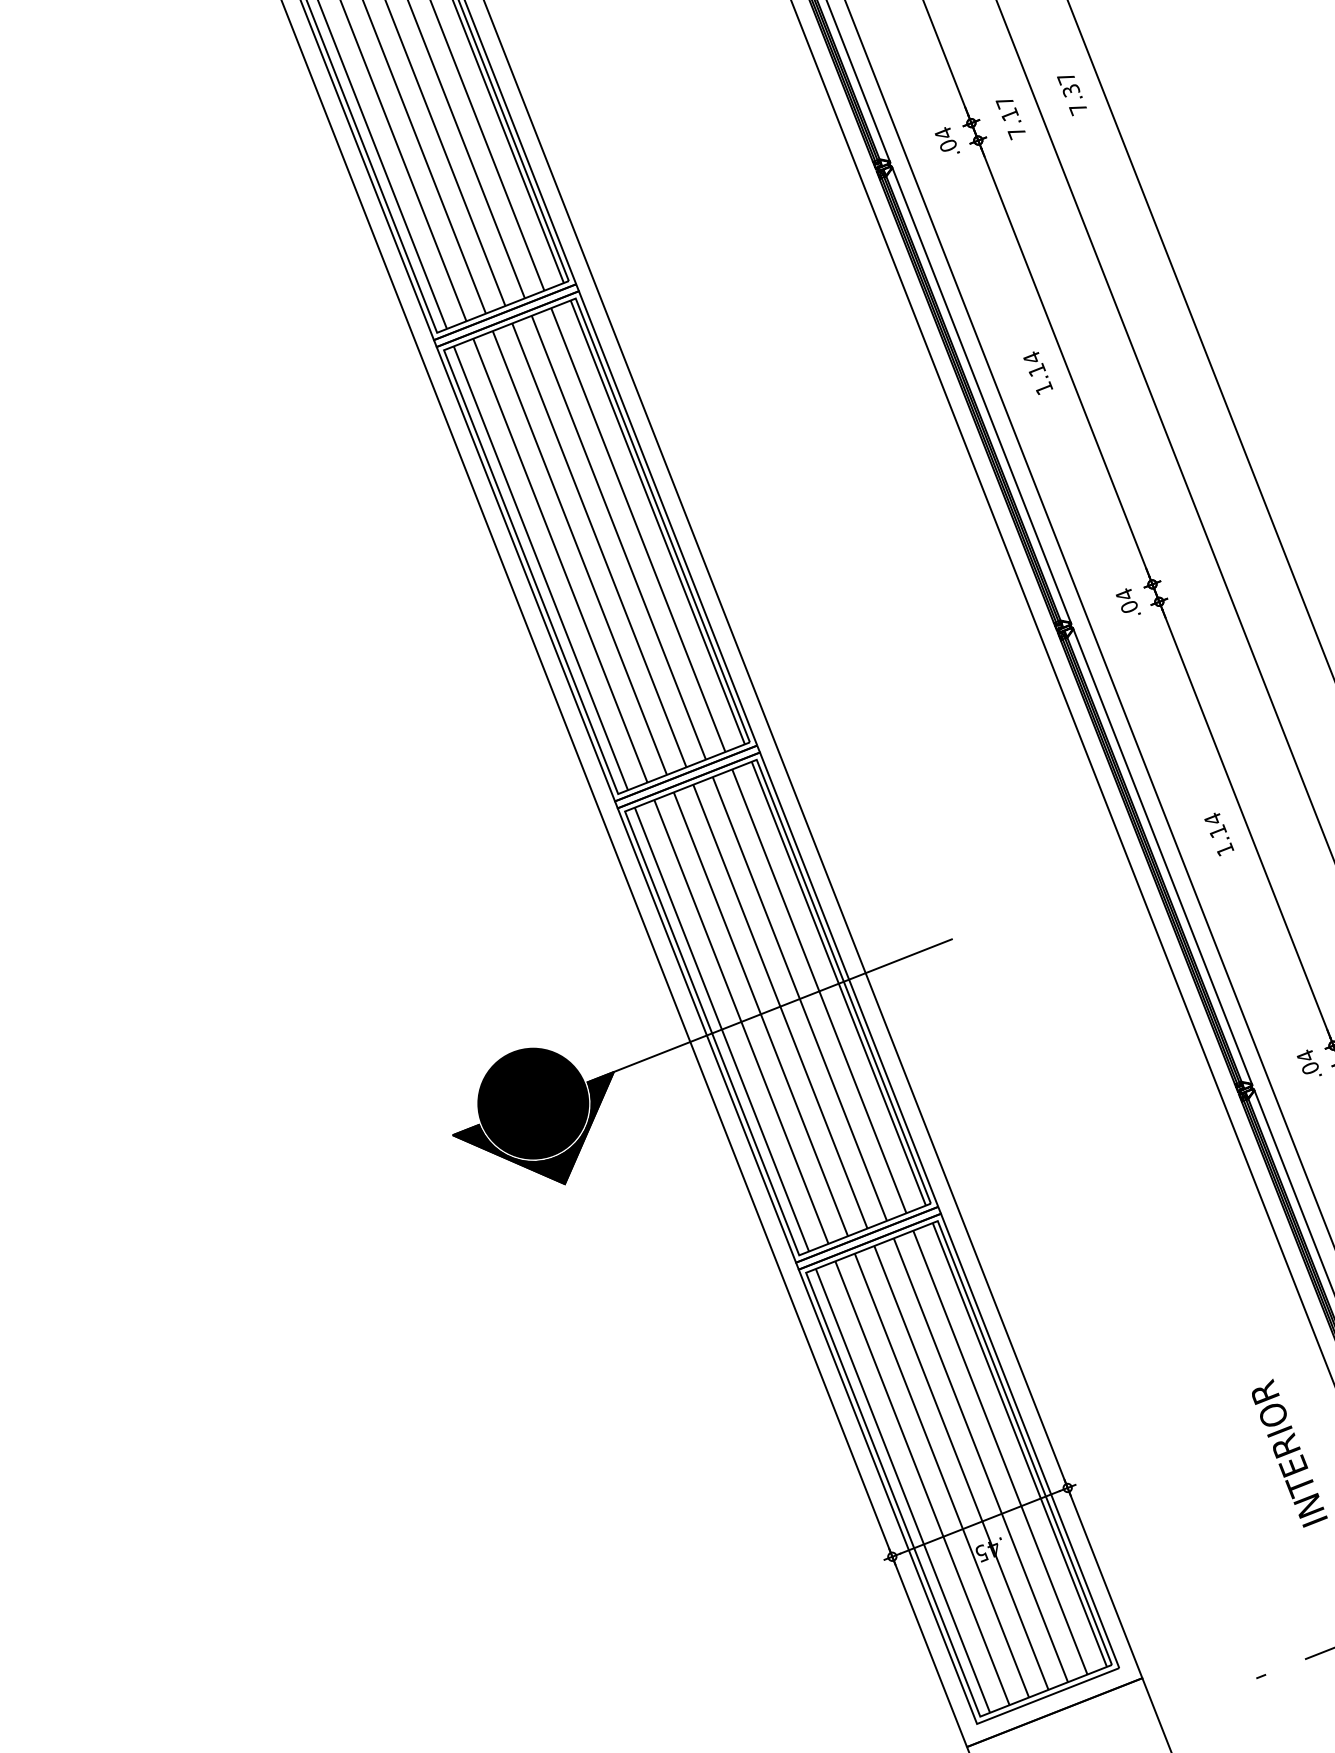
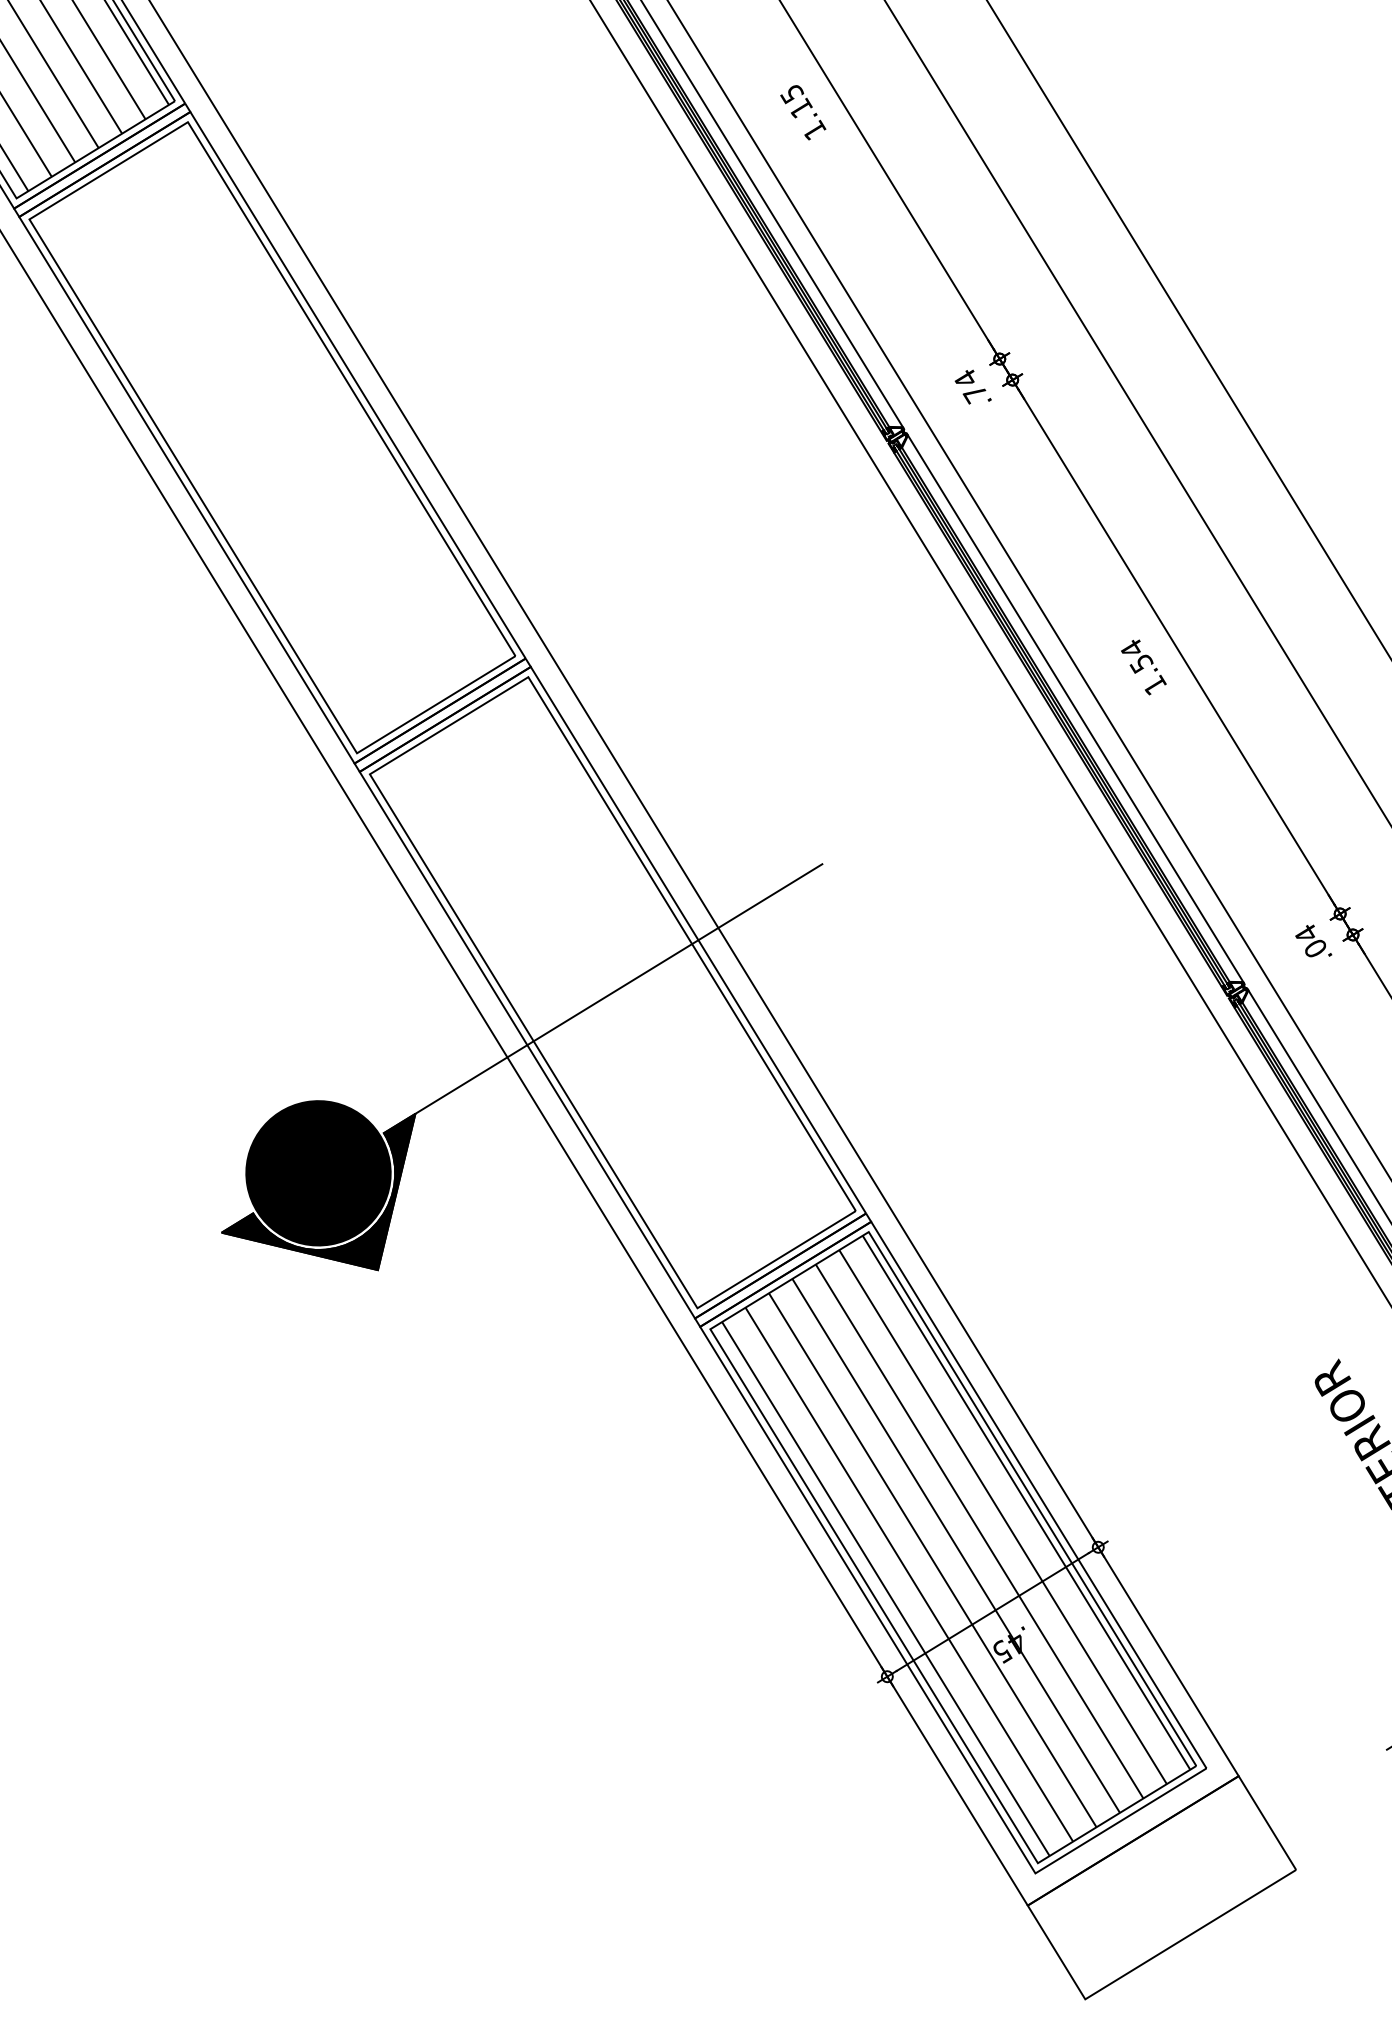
text: (1032, 357) -> (792, 93), 1.14 -> 1.15
hatch: (598, 545) -> (274, 436), removed
text: (1128, 607) -> (974, 394), .04 -> .74
text: (1218, 831) -> (1142, 663), 1.14 -> 1.54
hatch: (779, 1006) -> (614, 990), removed

